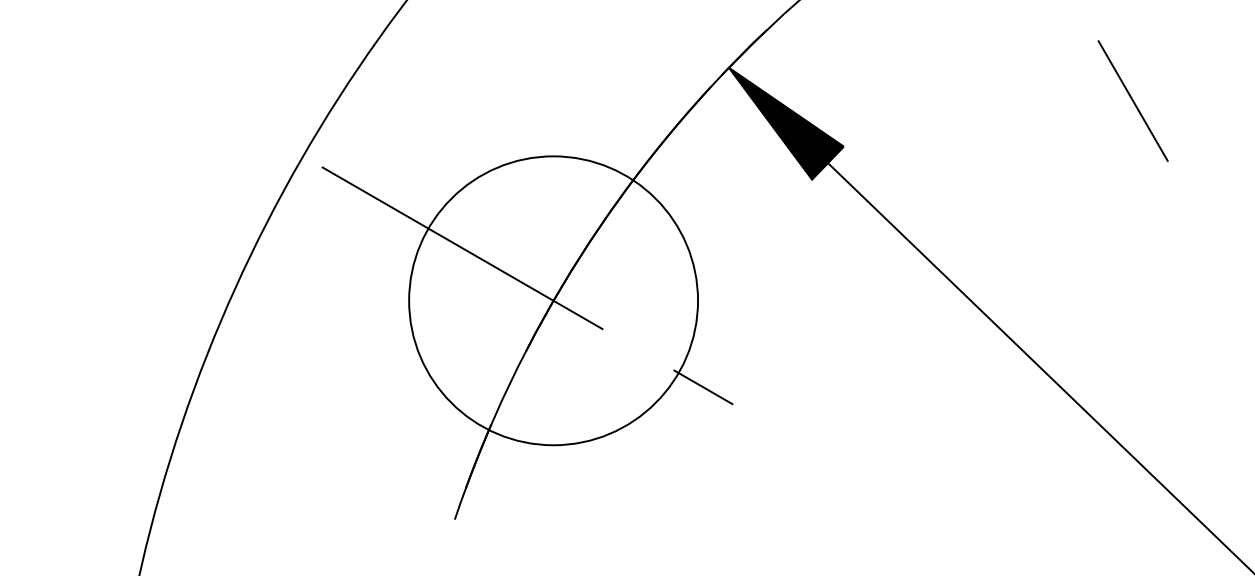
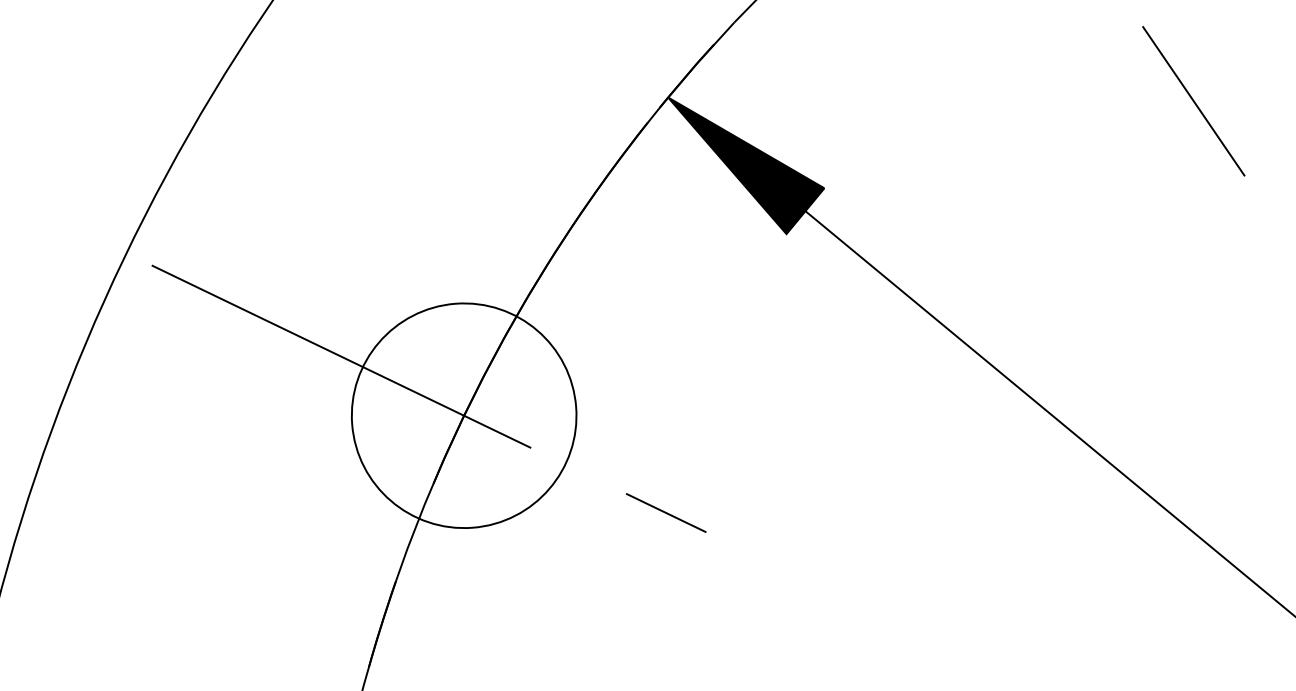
circle: (553, 300) -> (464, 415), size x0.6

